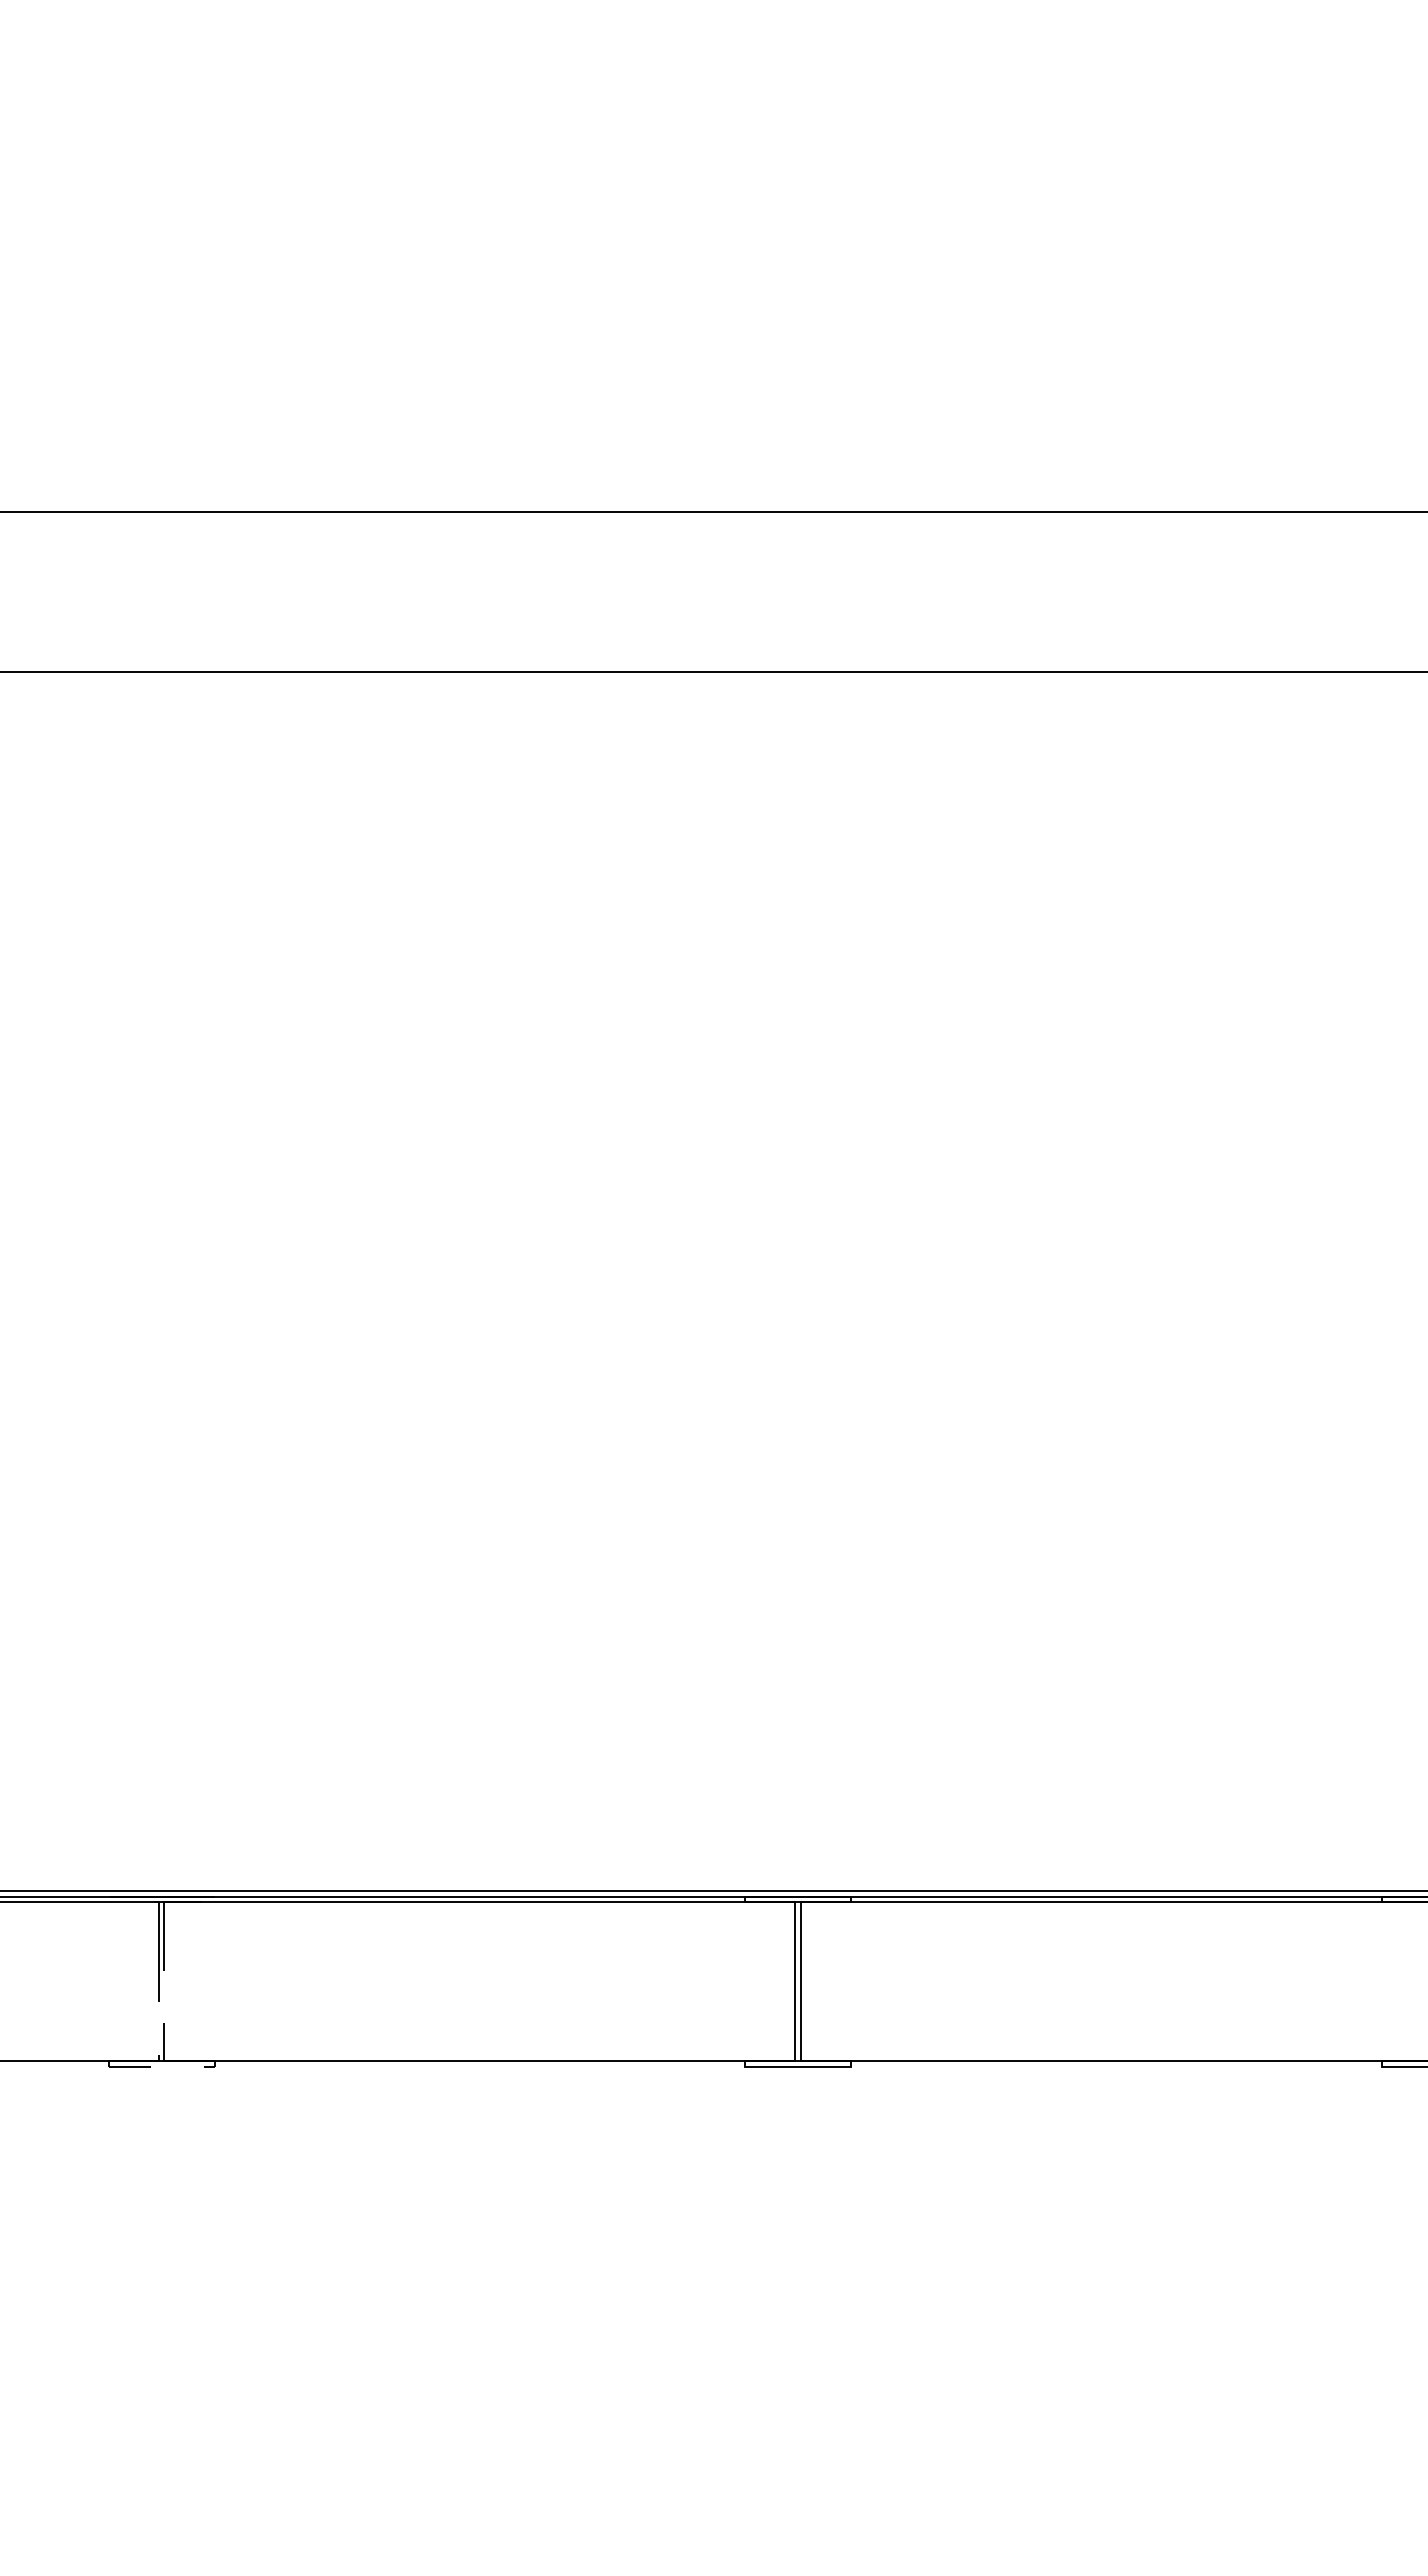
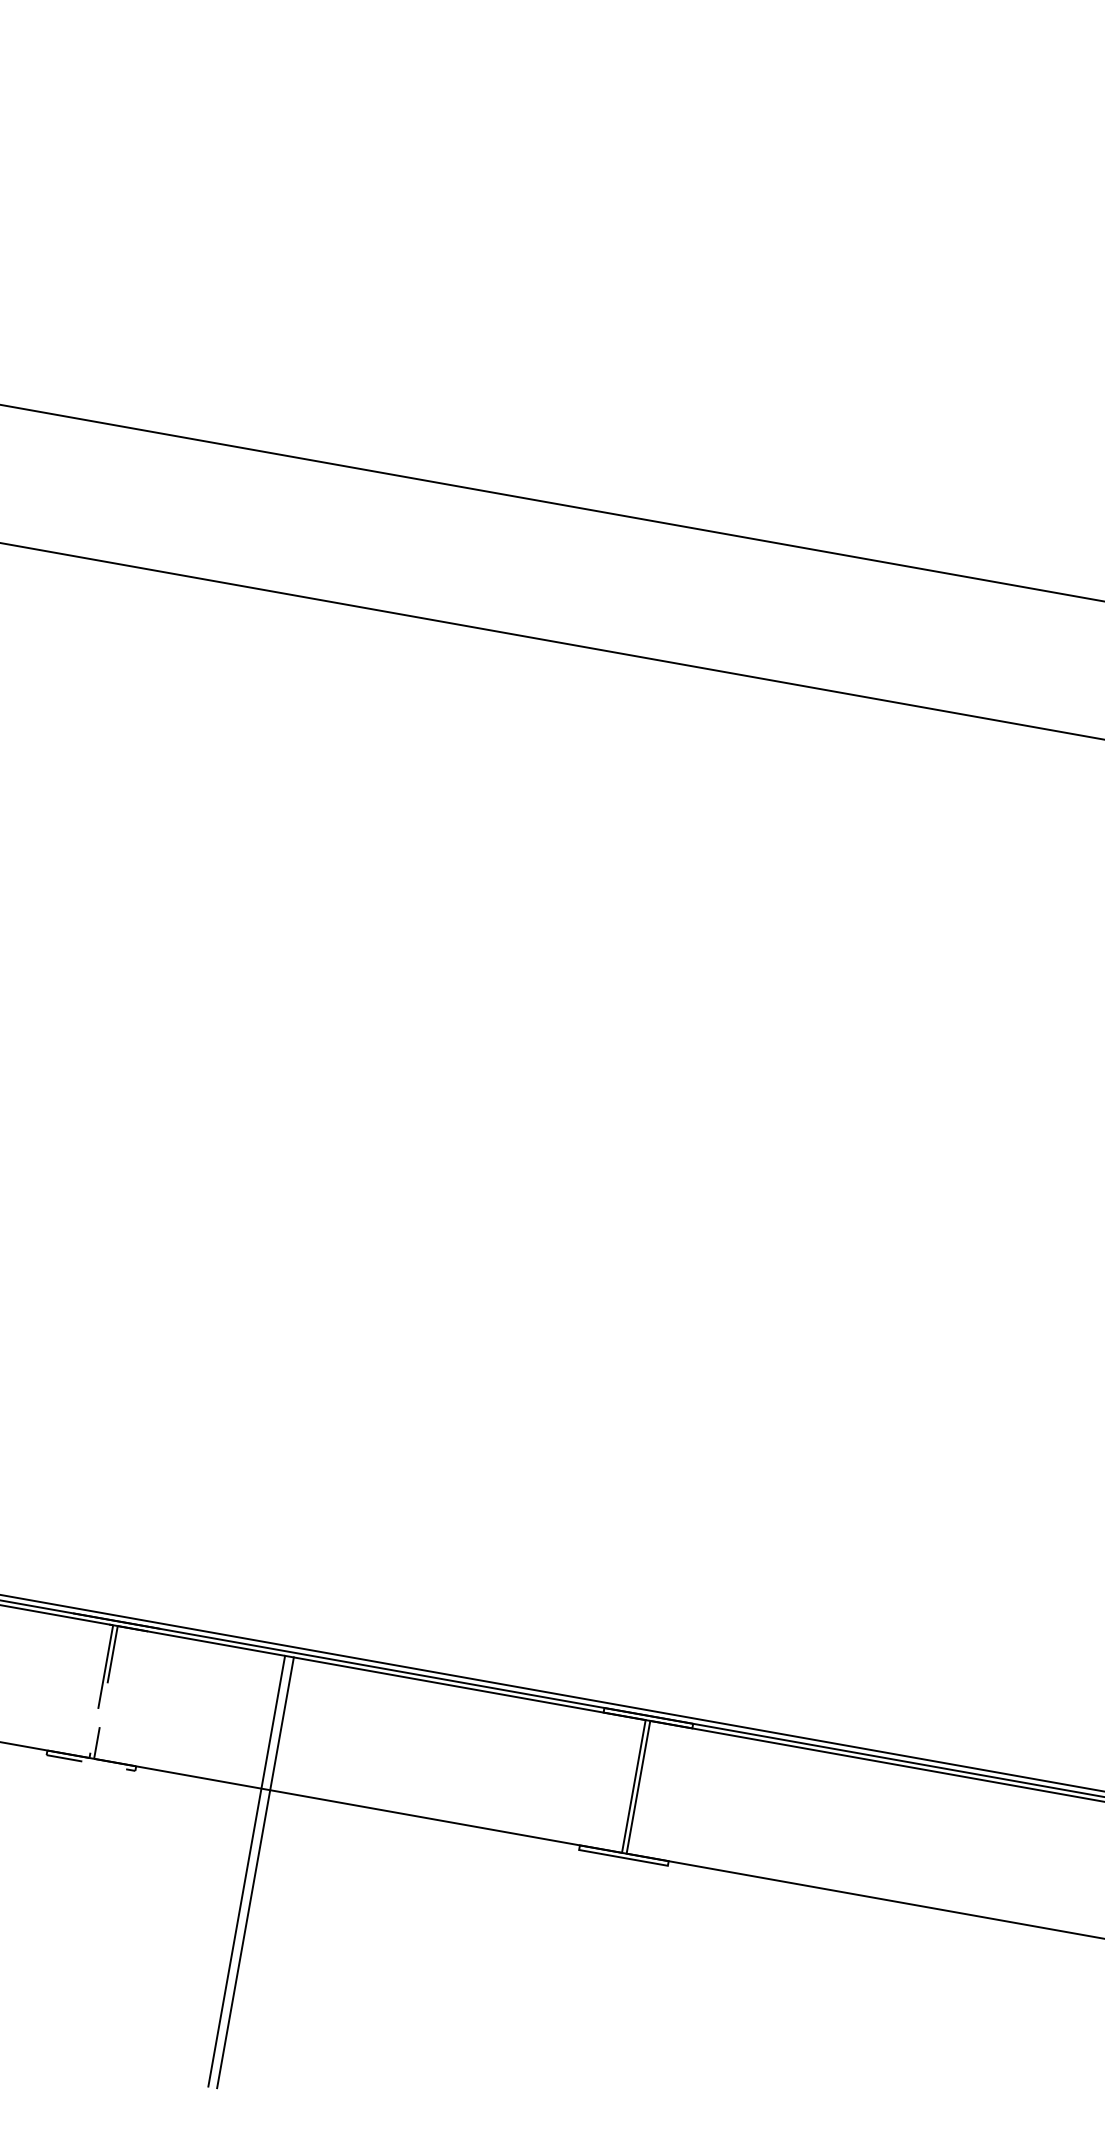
line: (364, 2159) -> (246, 1870), added
line: (374, 2159) -> (255, 1872), added

